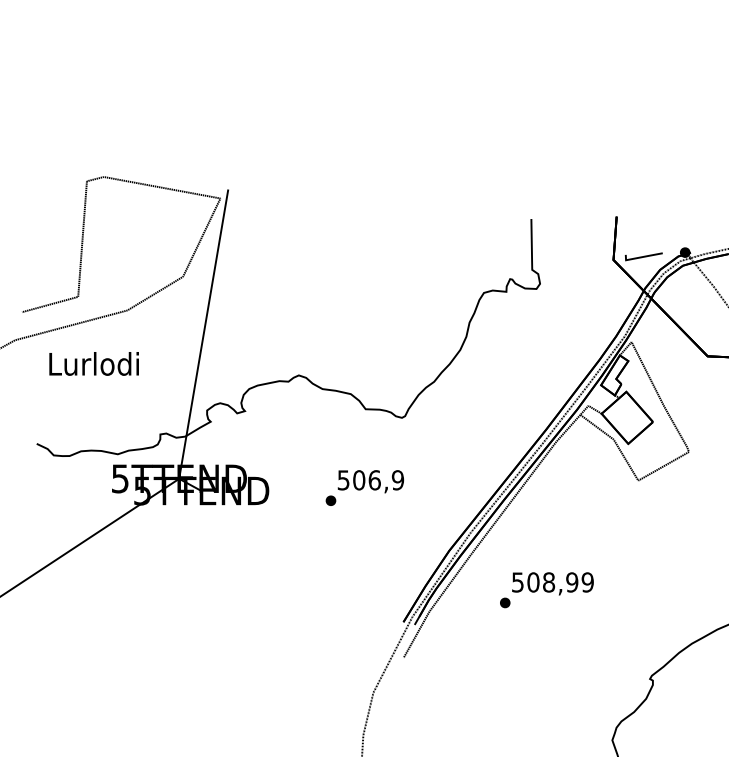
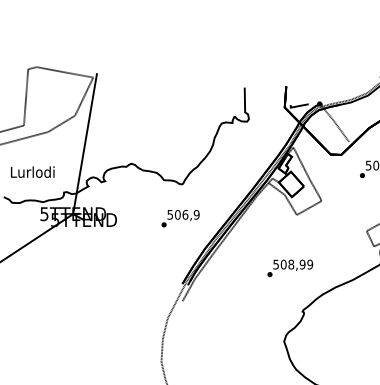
text: (93, 362) -> (32, 171), moved
text: (364, 487) -> (180, 218), moved
text: (547, 590) -> (290, 268), moved

